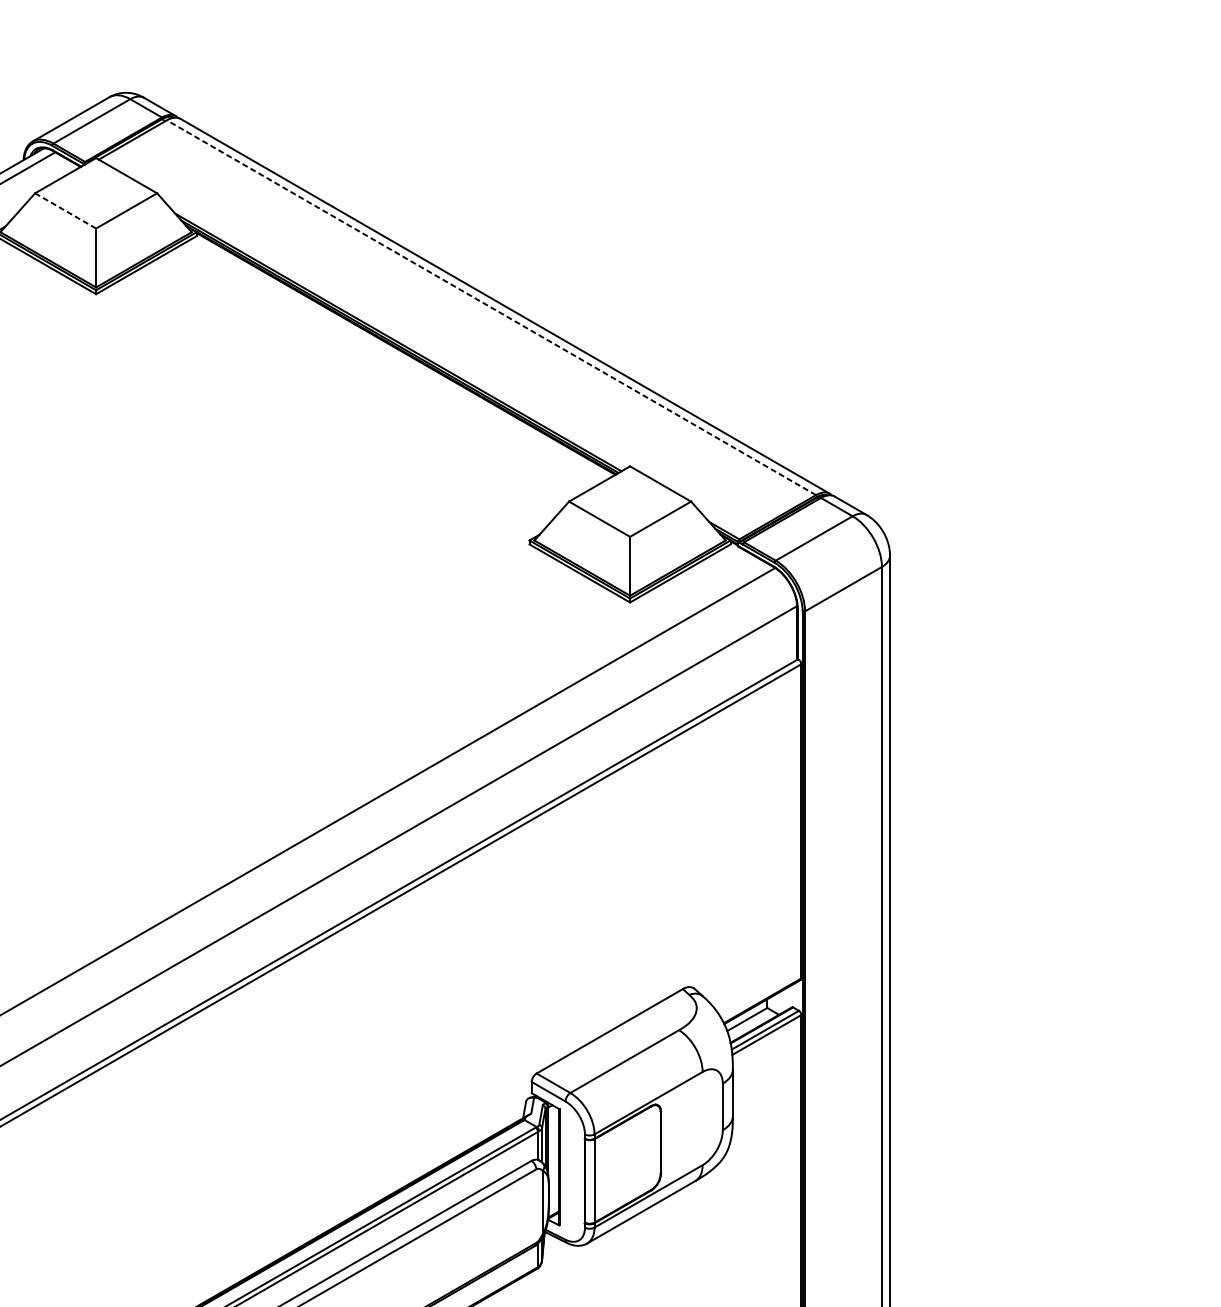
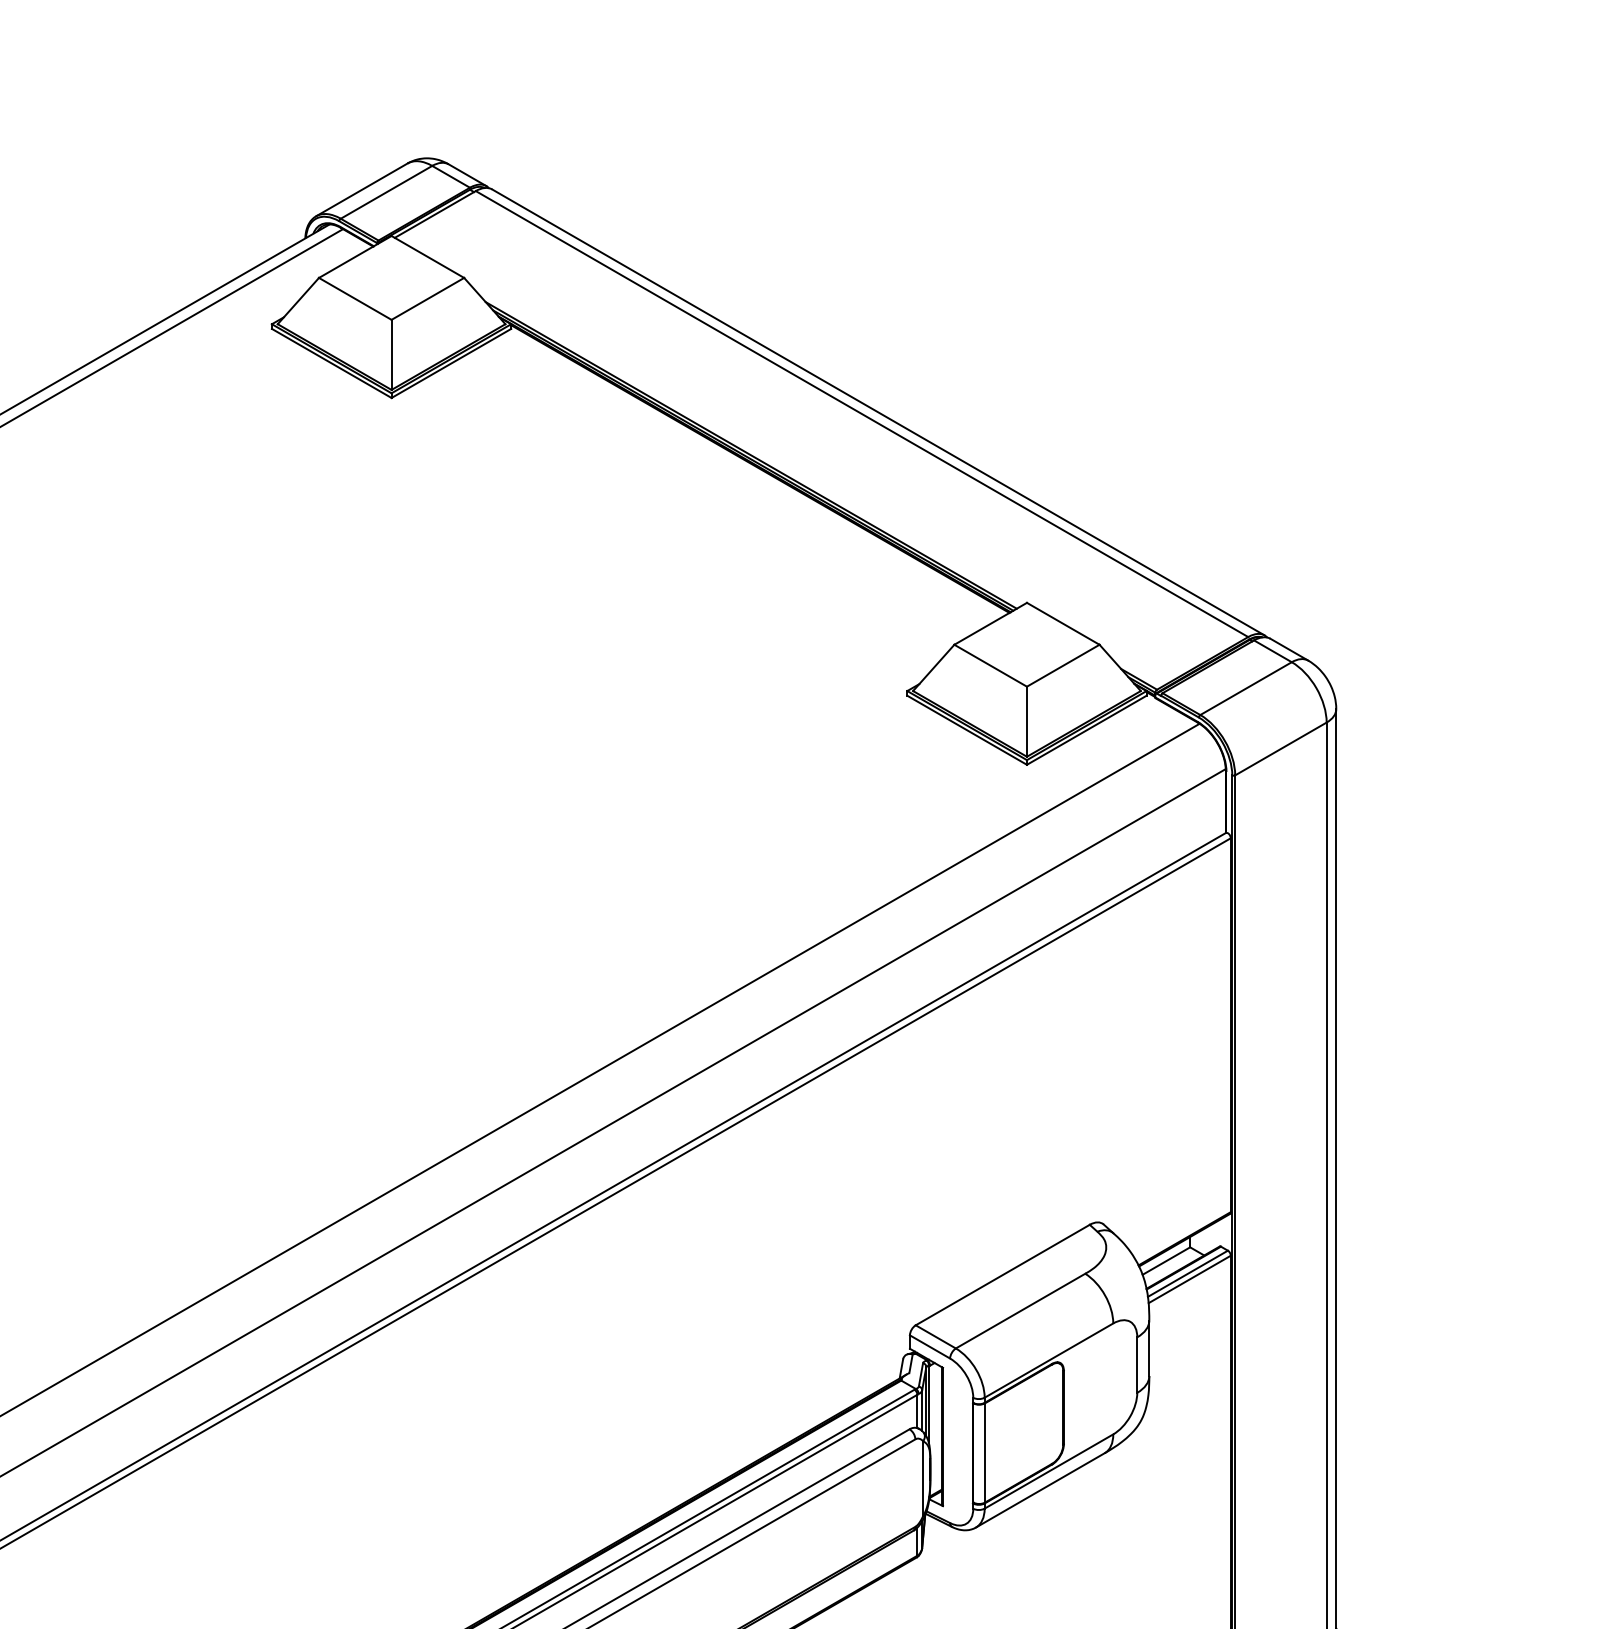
line: (65, 210) -> (355, 298), dashed -> solid
line: (491, 308) -> (862, 414), dashed -> solid

